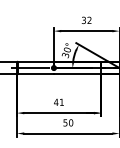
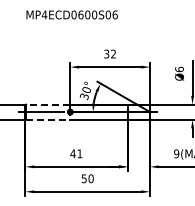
line: (35, 61) -> (47, 104), solid -> dashed
line: (36, 74) -> (48, 119), solid -> dashed

